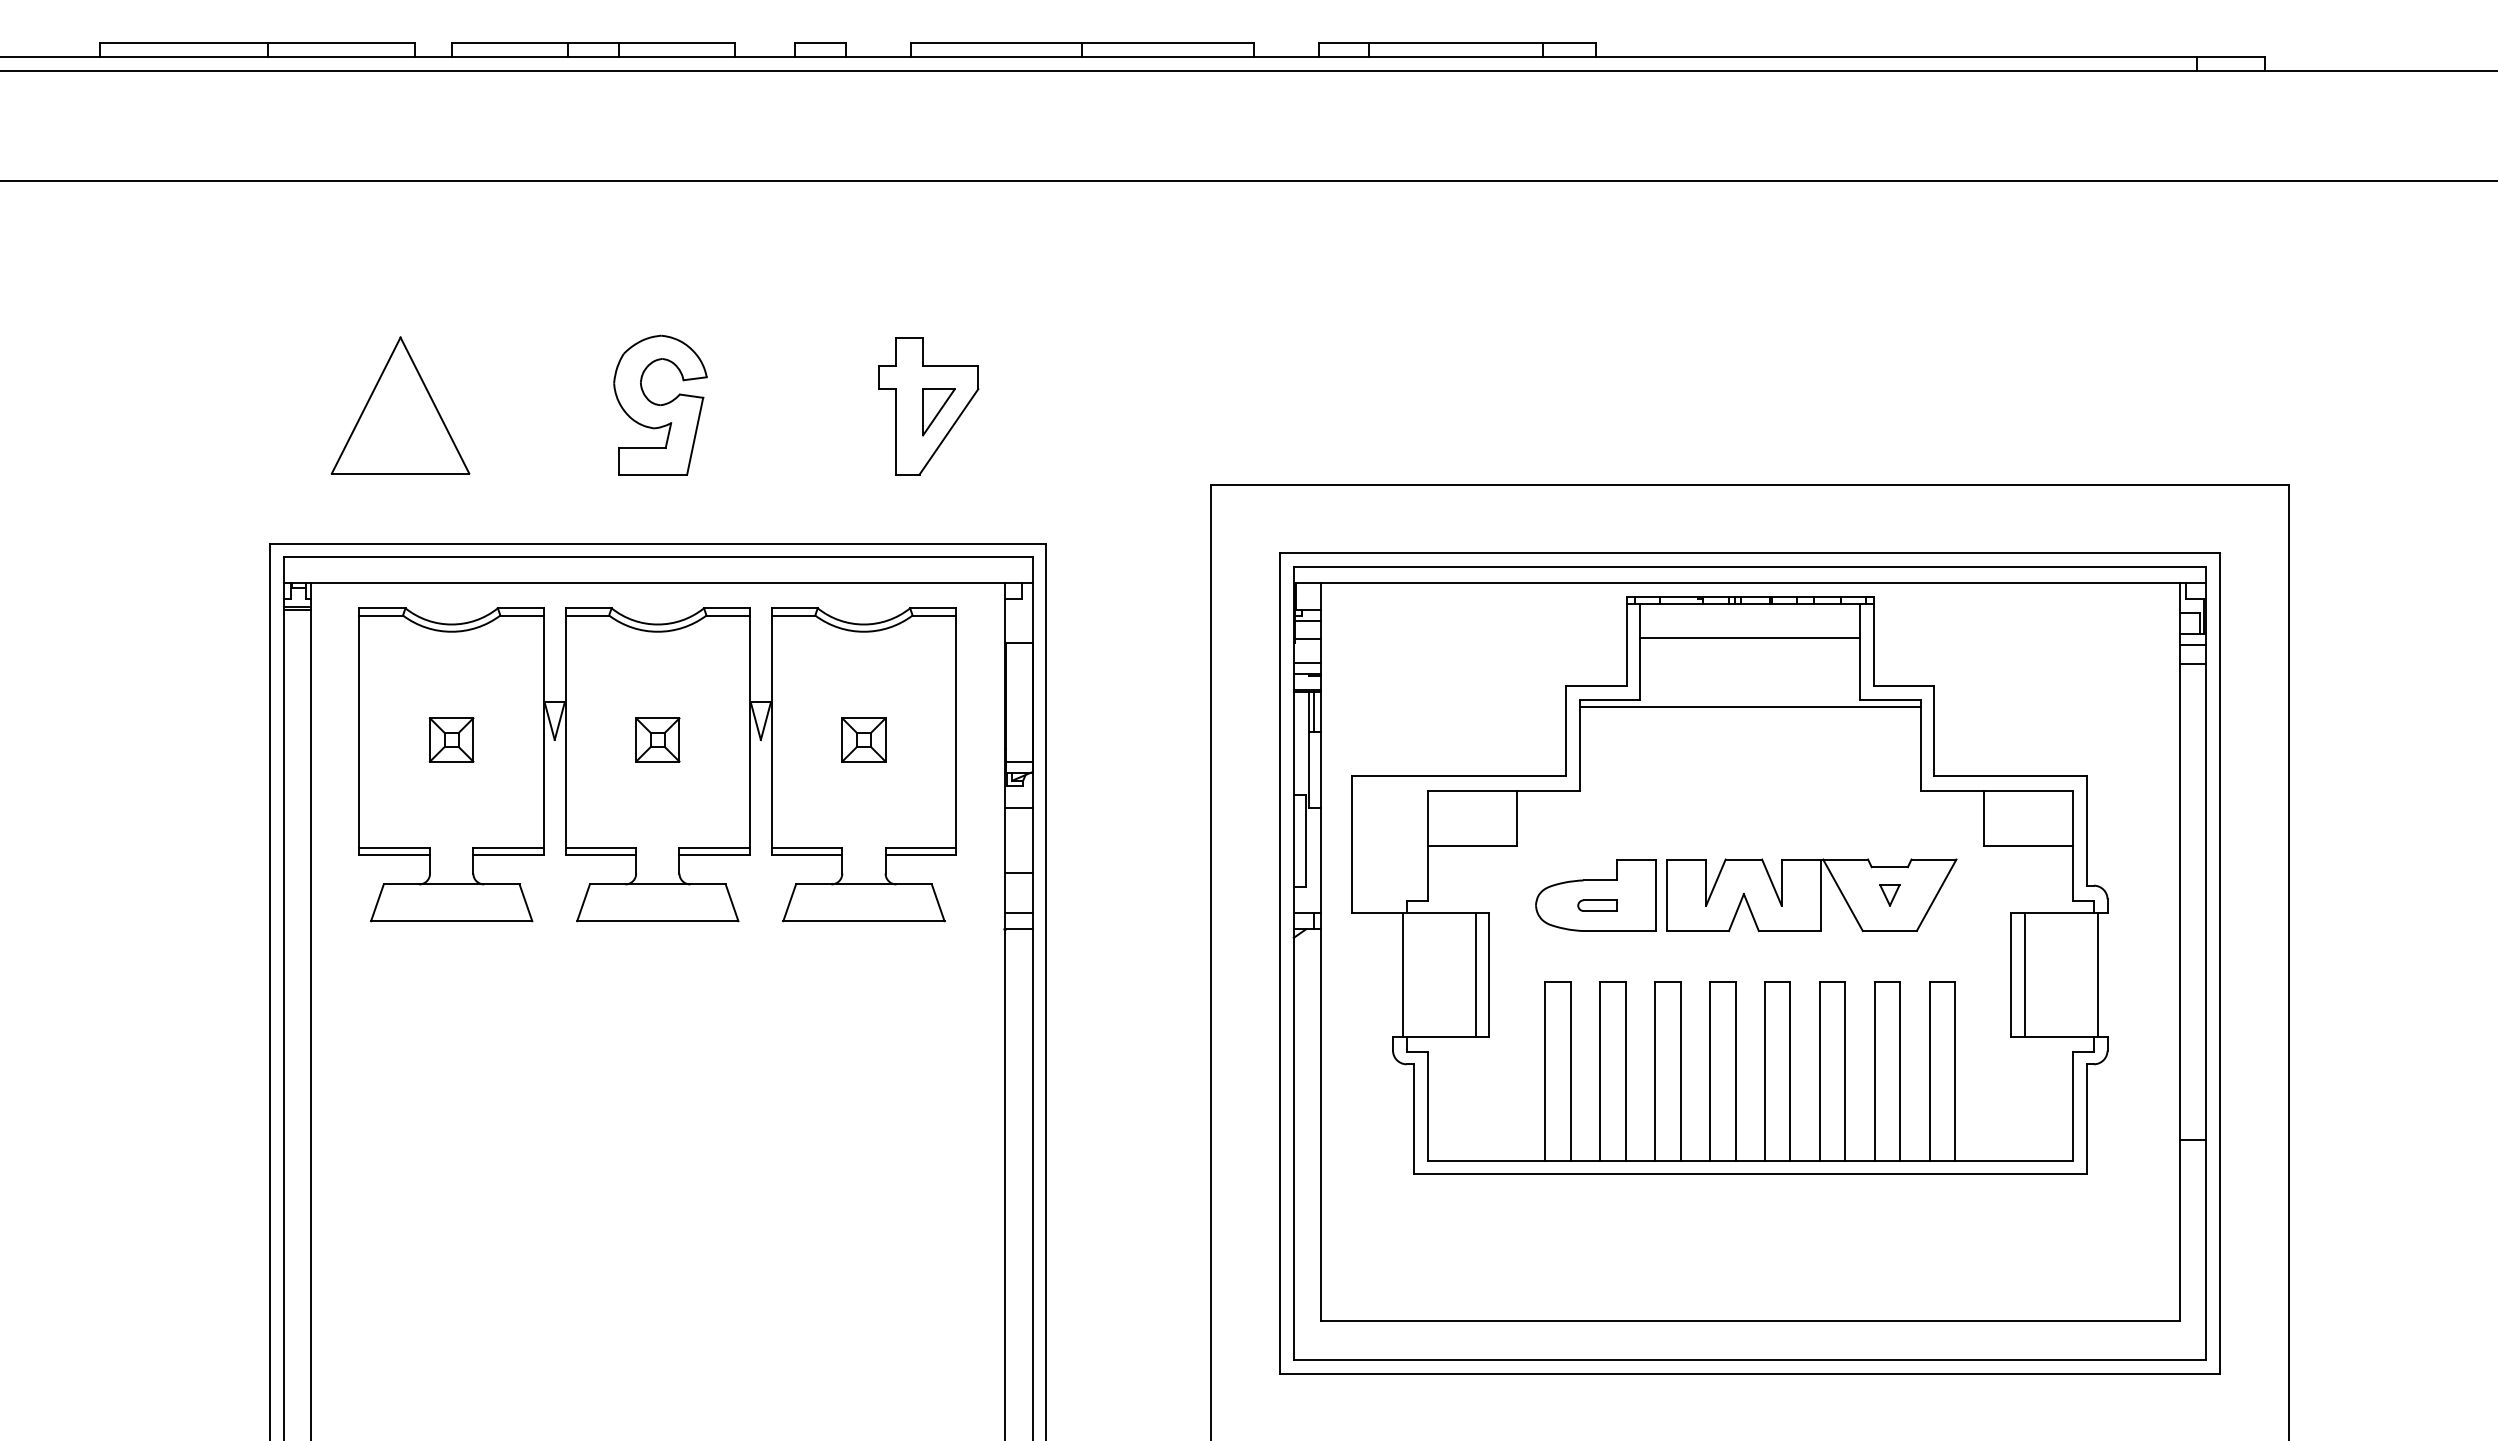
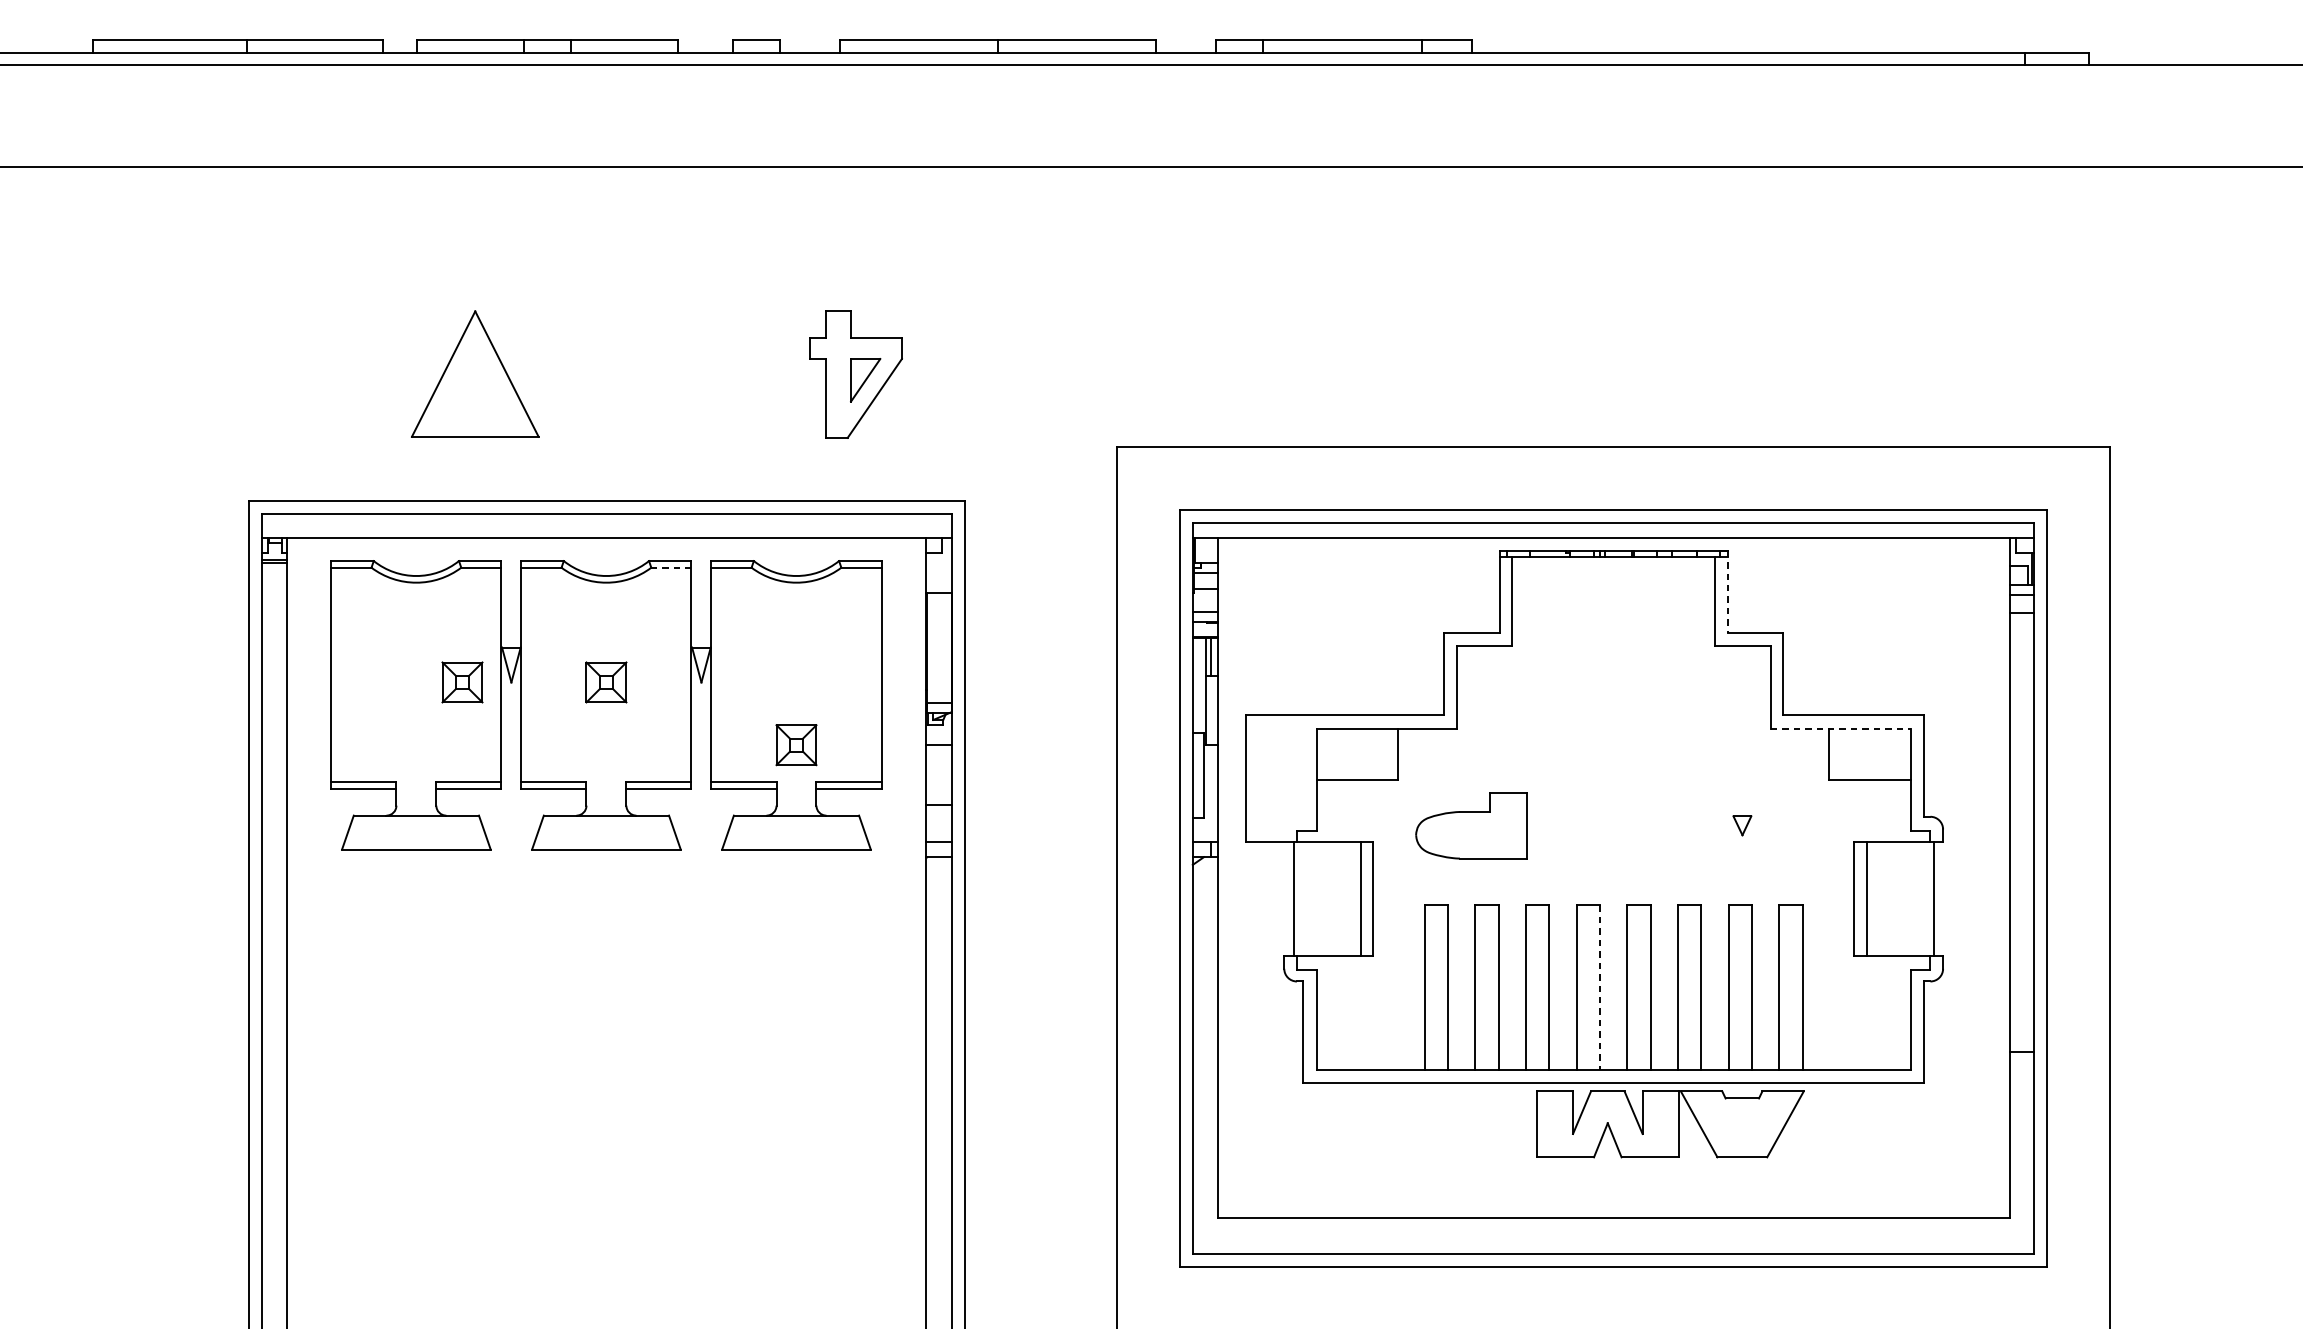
part: (660, 404) -> (608, 373), removed
part: (400, 405) -> (475, 374), moved
line: (728, 615) -> (671, 567), solid -> dashed
line: (1750, 638) -> (1613, 588), removed
line: (1873, 641) -> (1727, 591), solid -> dashed
line: (1749, 707) -> (1612, 652), removed
part: (451, 739) -> (462, 682), moved
part: (863, 739) -> (796, 744), moved
line: (1996, 790) -> (1840, 729), solid -> dashed
part: (1811, 894) -> (1670, 1123), moved
part: (1597, 905) -> (1472, 835), removed
line: (1735, 1071) -> (1600, 988), solid -> dashed

